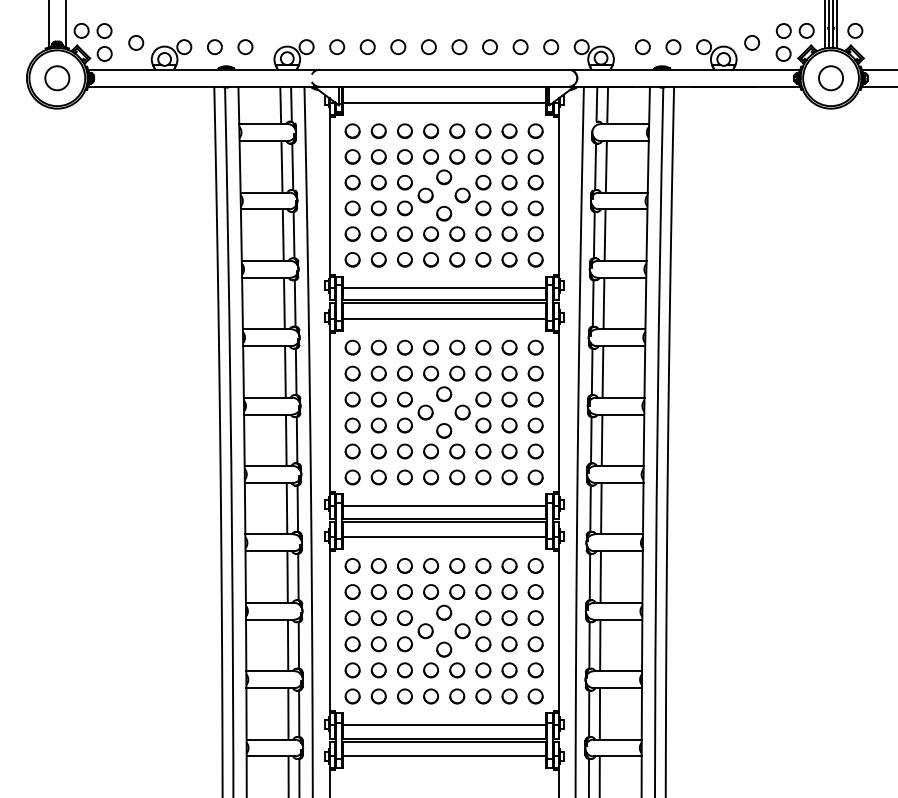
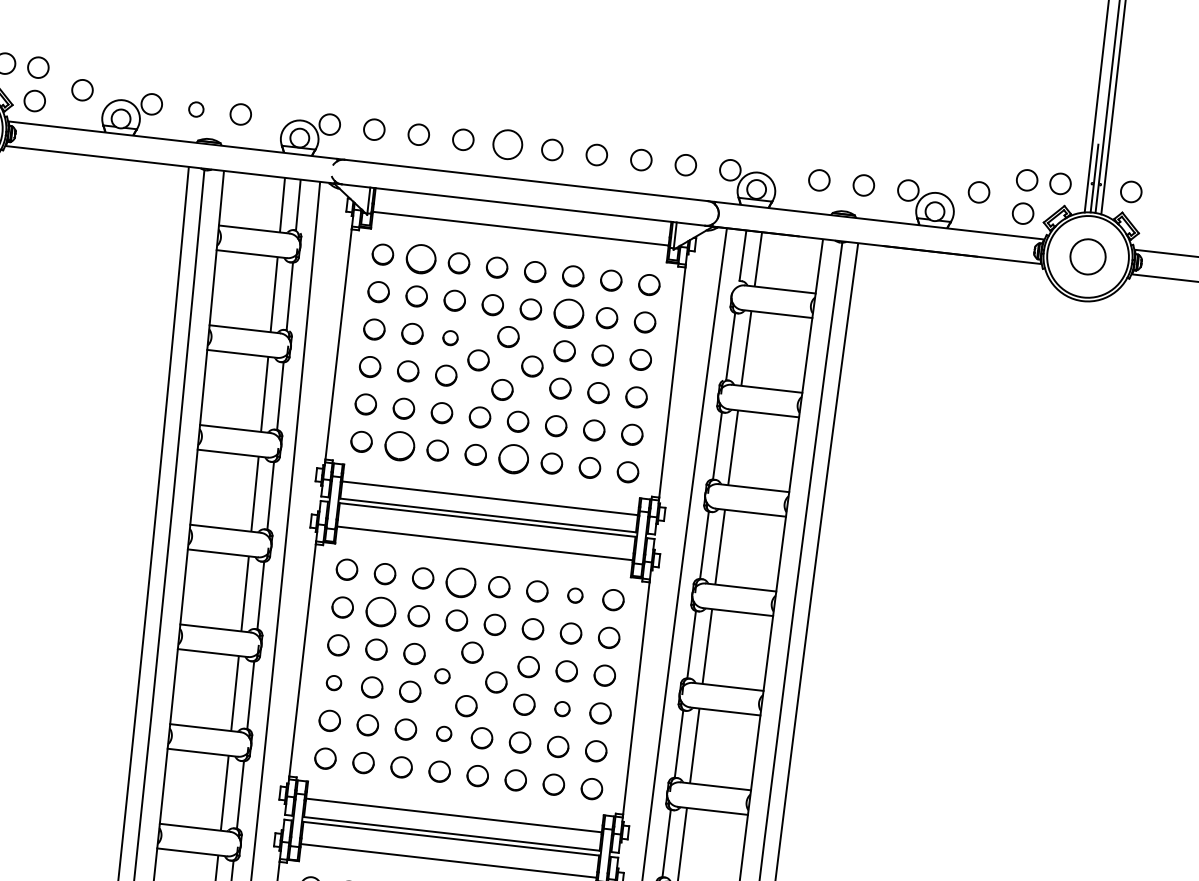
circle: (214, 47) -> (195, 109), size x0.7
circle: (428, 47) -> (507, 145), size x1.4
part: (378, 130) -> (420, 257), size x1.4
part: (483, 156) -> (569, 313), size x1.4
part: (404, 182) -> (449, 337), size x0.7
part: (378, 259) -> (399, 445), size x1.4
part: (457, 259) -> (514, 458), size x1.4
part: (431, 347) -> (461, 582), size x1.4
part: (509, 347) -> (575, 595), size x0.7
part: (378, 373) -> (380, 611), size x1.4
part: (425, 412) -> (442, 676), size x0.7
part: (352, 425) -> (333, 682), size x0.7
part: (509, 425) -> (562, 709), size x0.7
part: (431, 451) -> (444, 733), size x0.7

